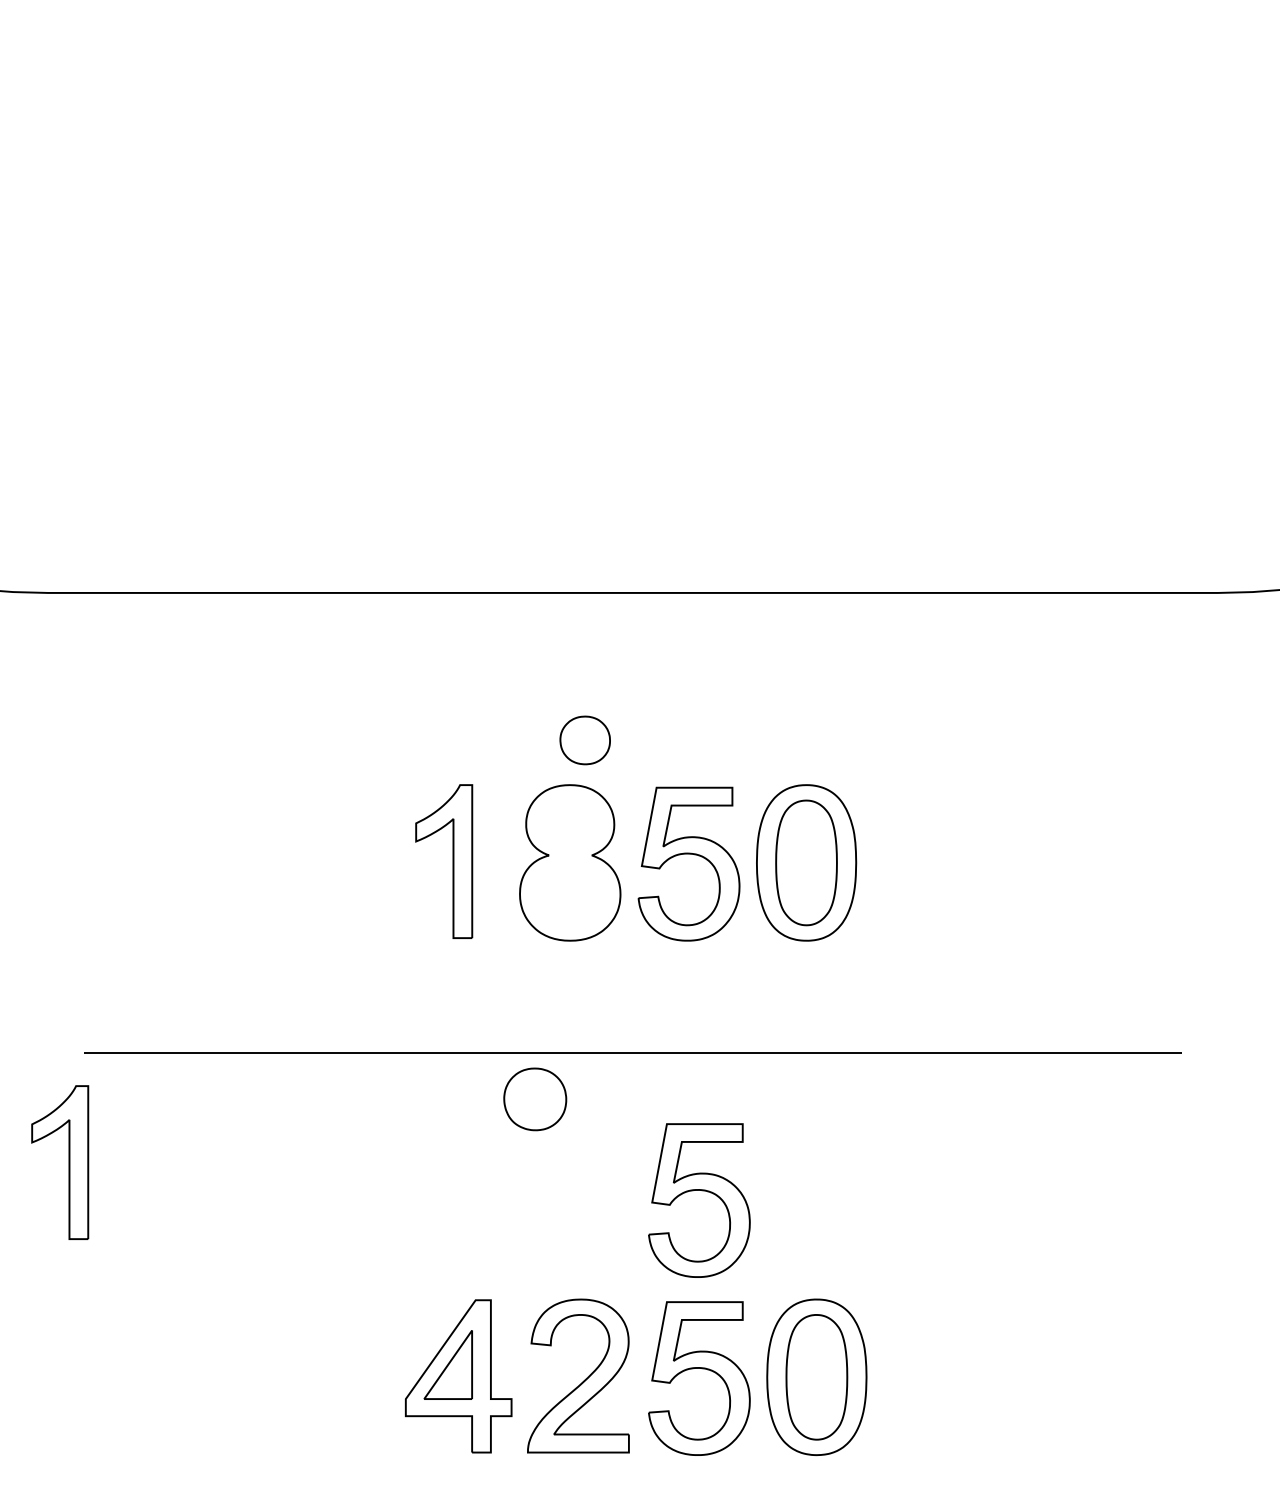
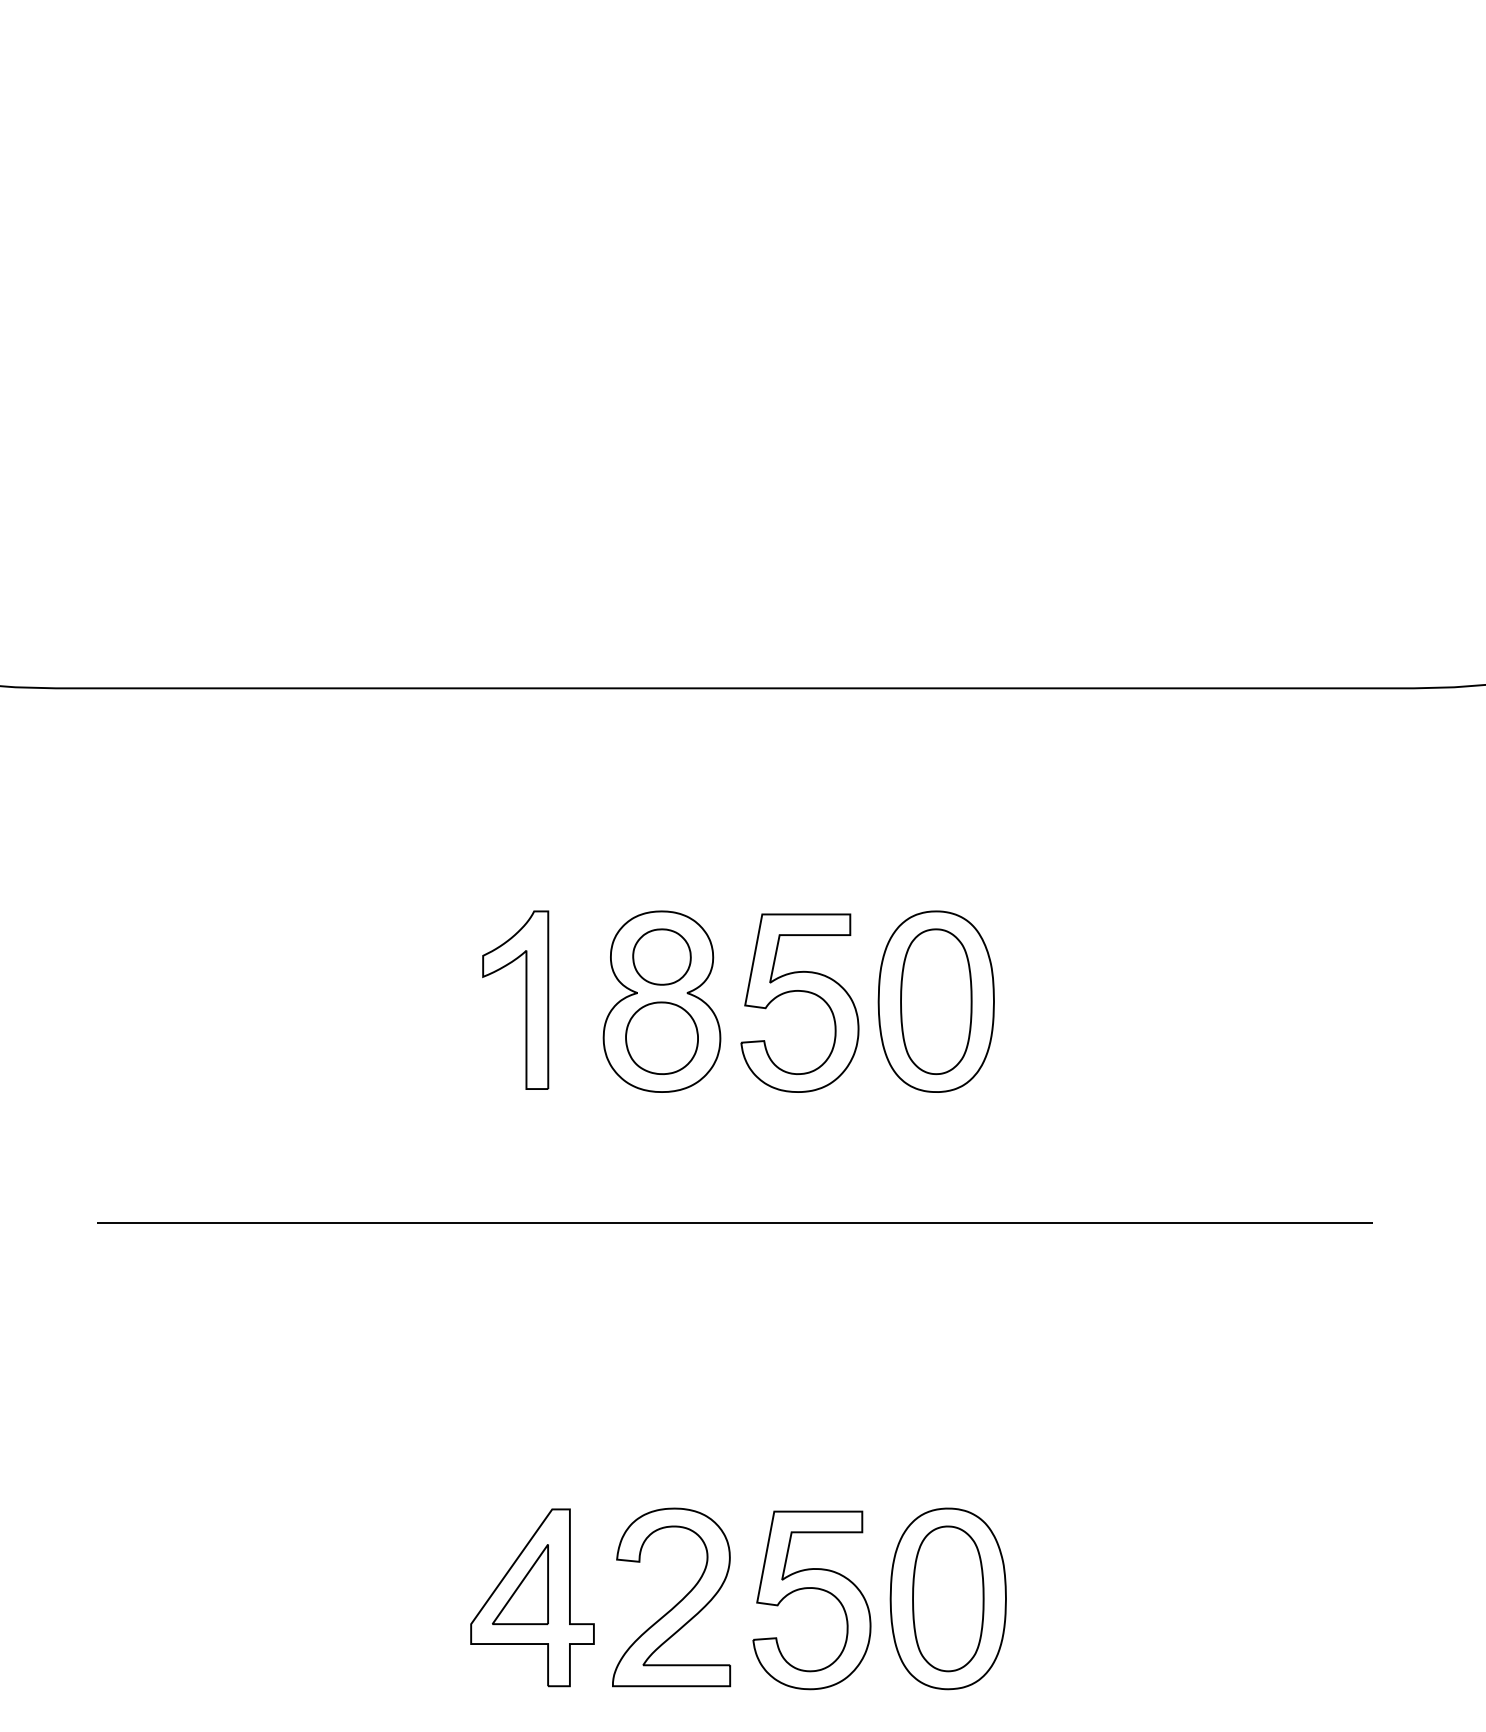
part: (584, 740) -> (661, 957), moved
part: (535, 1099) -> (662, 1038), moved
part: (68, 1162) -> (79, 1349), removed
part: (702, 1191) -> (815, 1383), removed

